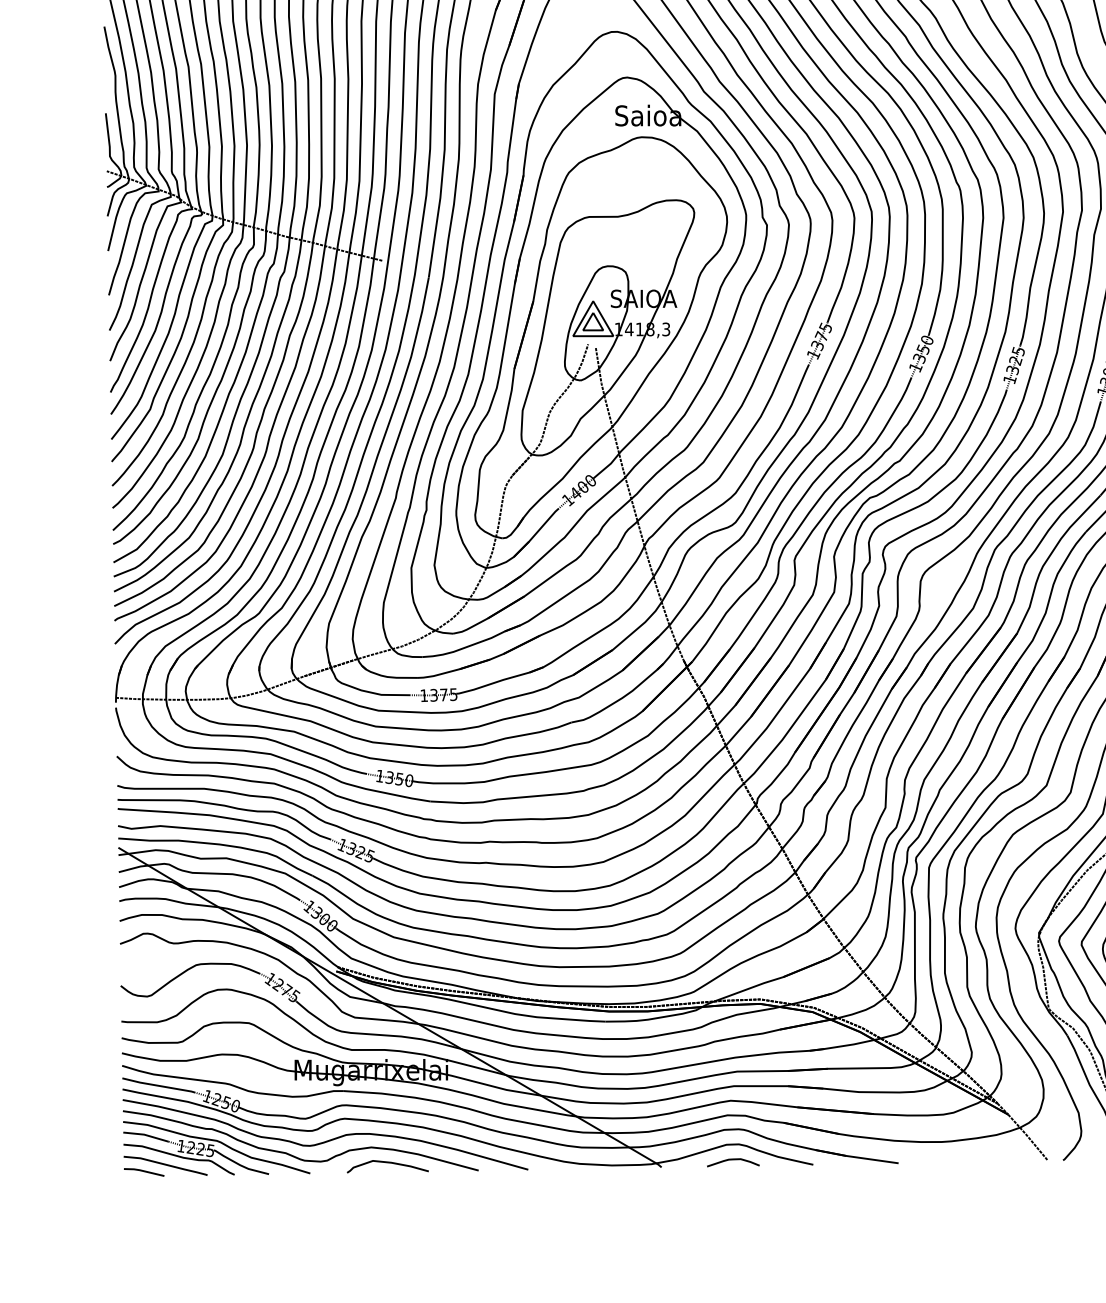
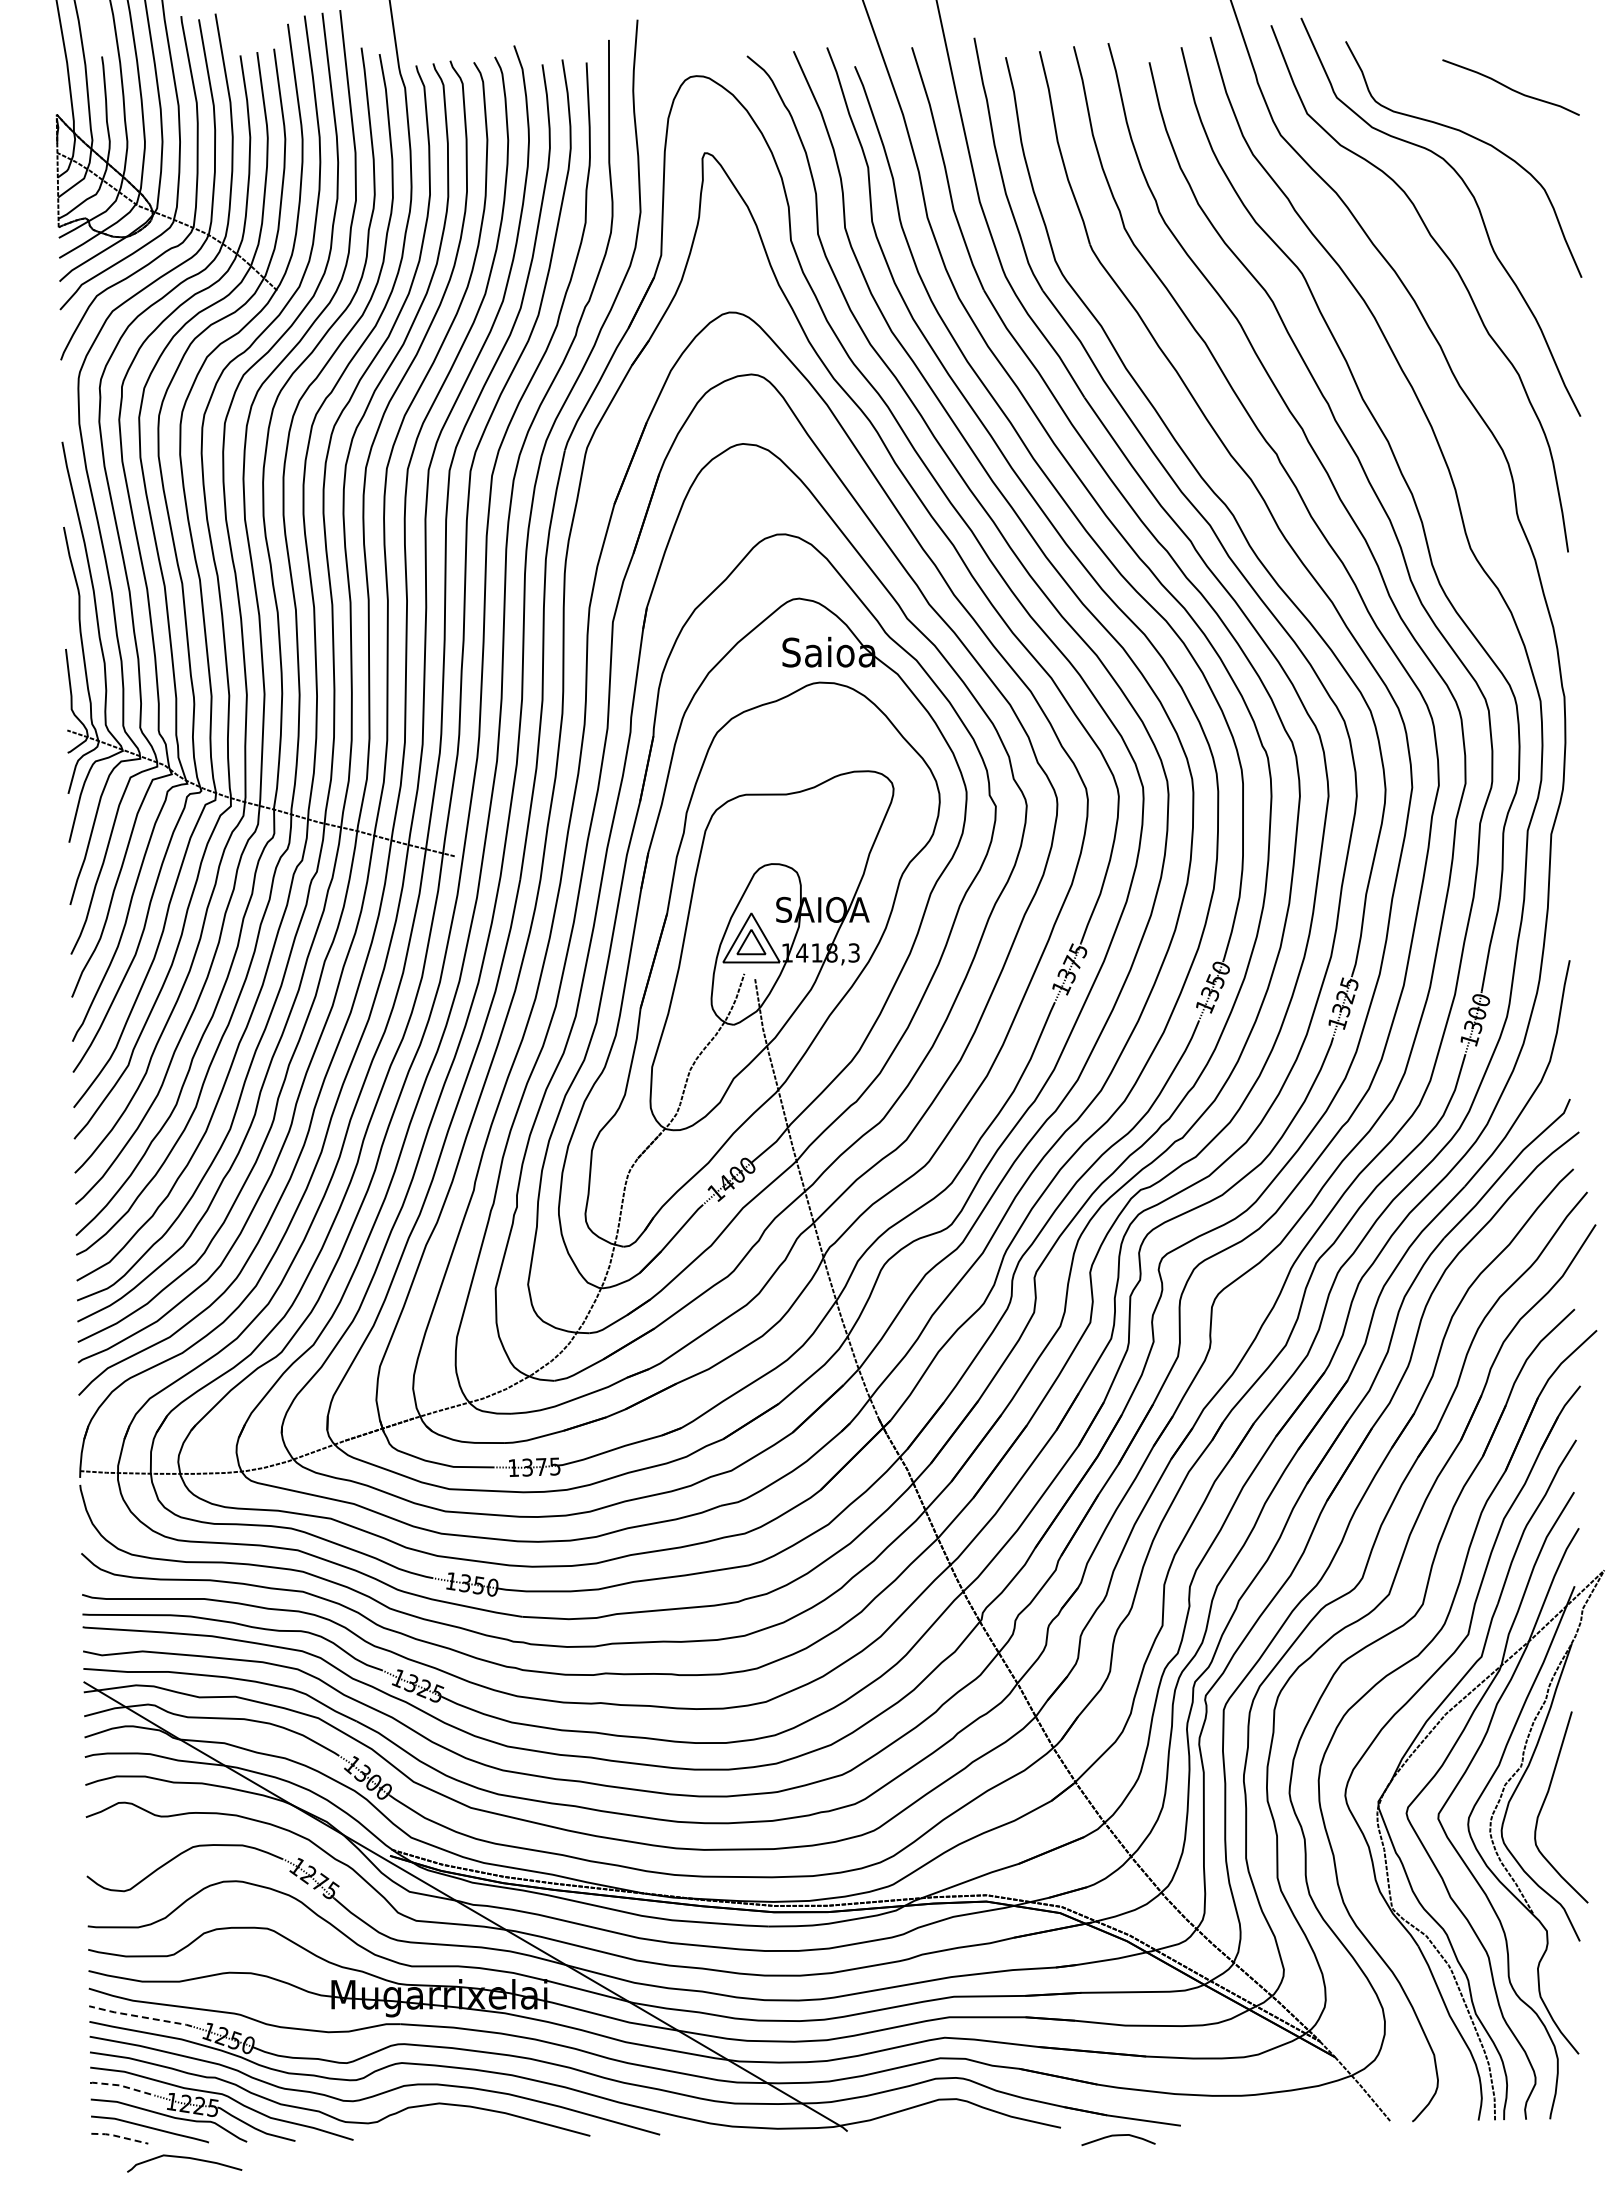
line: (158, 1085) -> (140, 2016), solid -> dashed
line: (145, 1134) -> (121, 2085), solid -> dashed
curve: (733, 1160) -> (1118, 2136), moved
curve: (387, 1163) -> (184, 2158), moved
line: (143, 1170) -> (118, 2136), solid -> dashed

